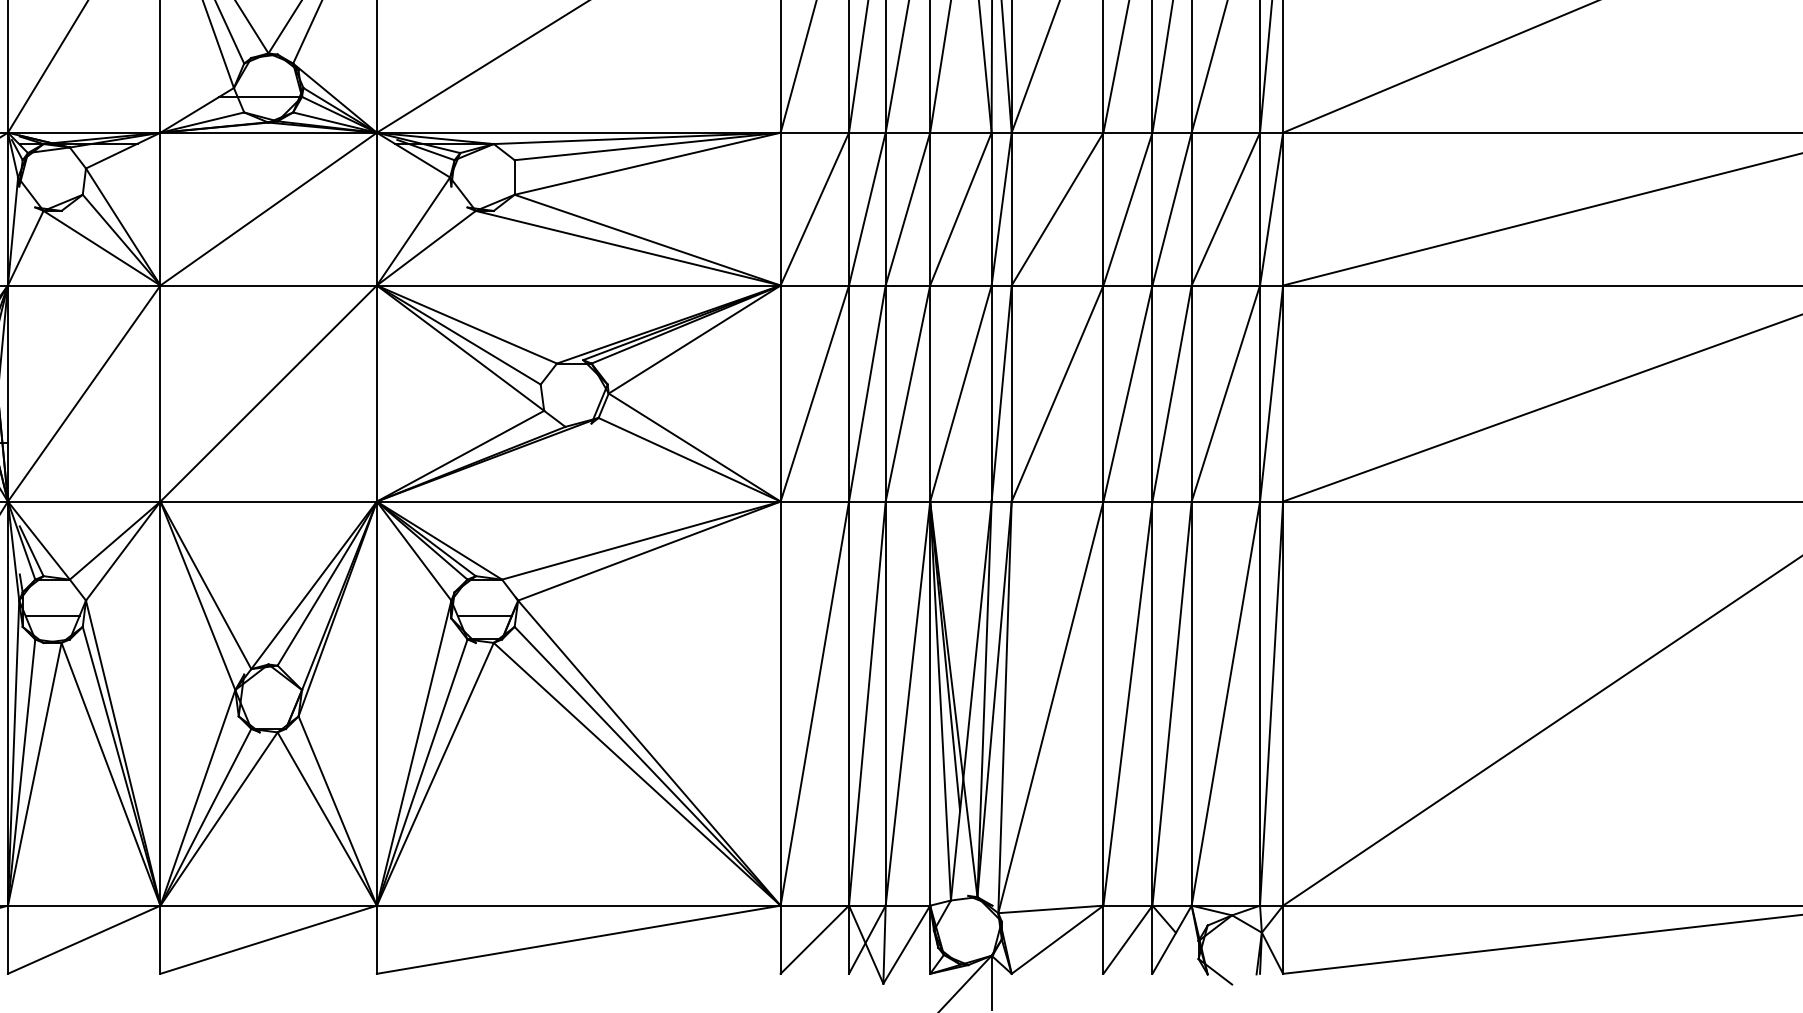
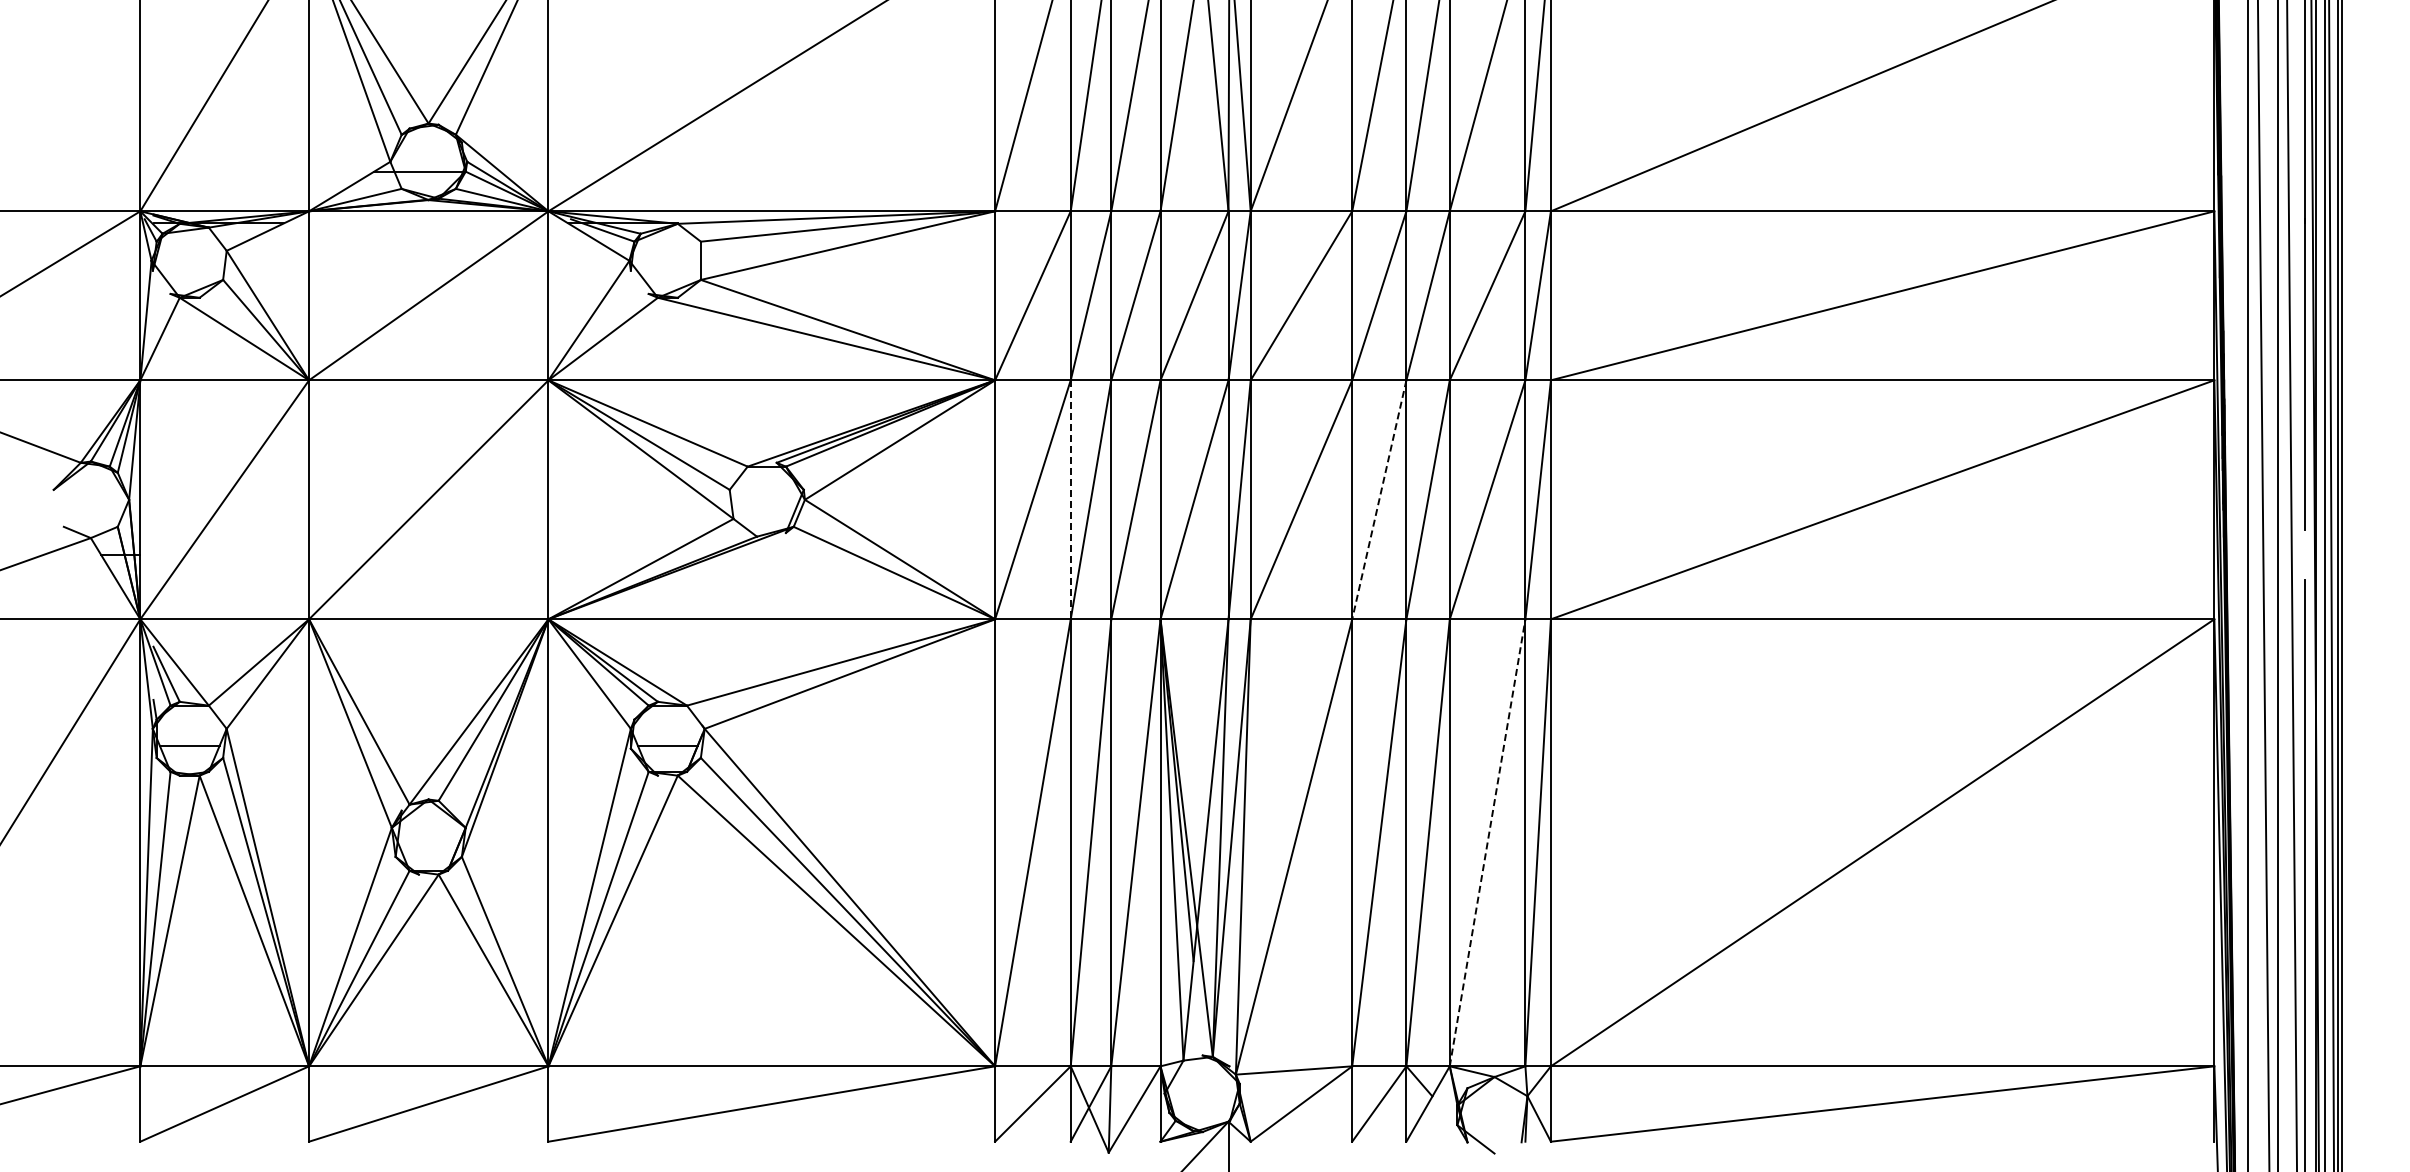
line: (848, 393) -> (1070, 499), solid -> dashed
line: (1128, 393) -> (1379, 499), solid -> dashed
line: (1225, 703) -> (1487, 842), solid -> dashed

